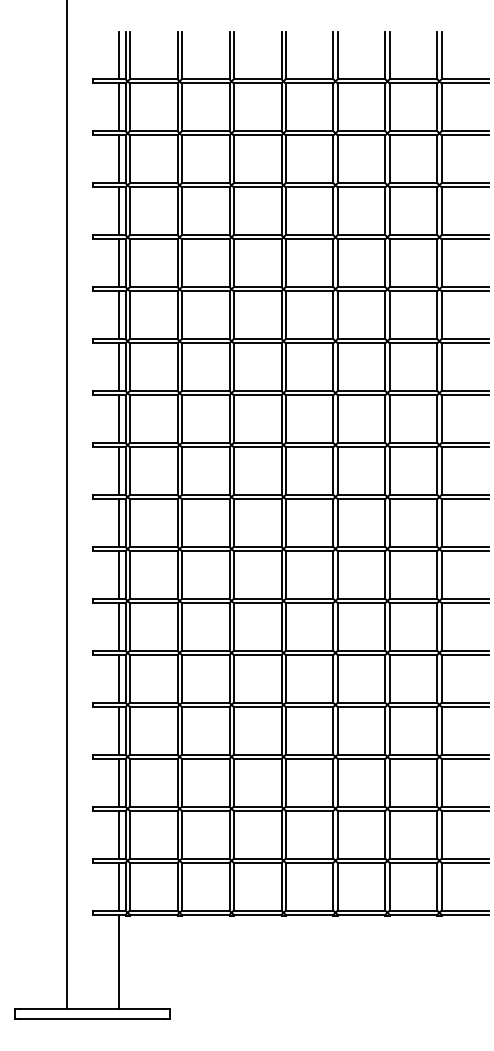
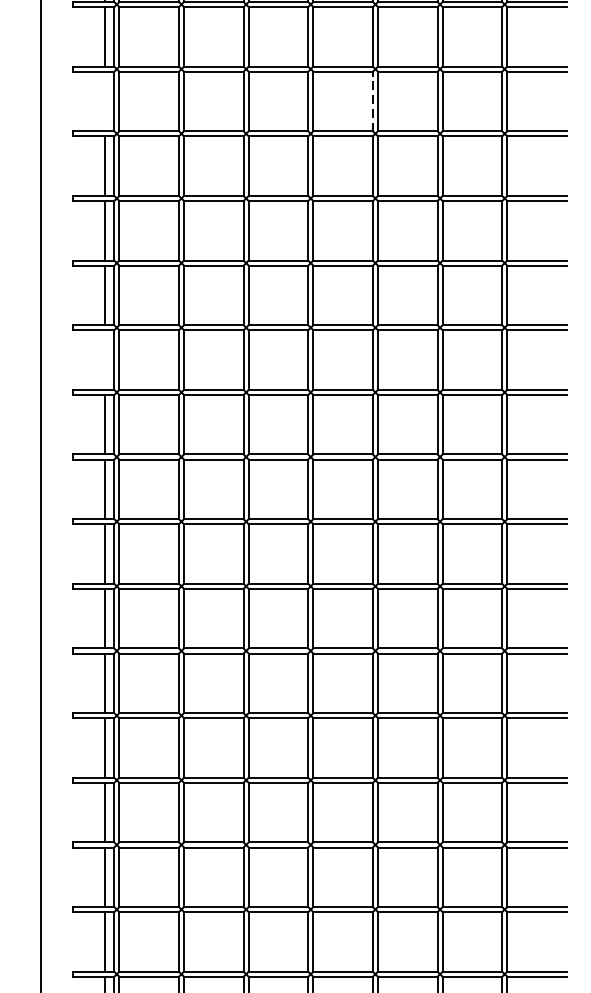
line: (118, 159) -> (105, 101), removed
line: (333, 159) -> (372, 101), solid -> dashed
line: (118, 367) -> (105, 360), removed

